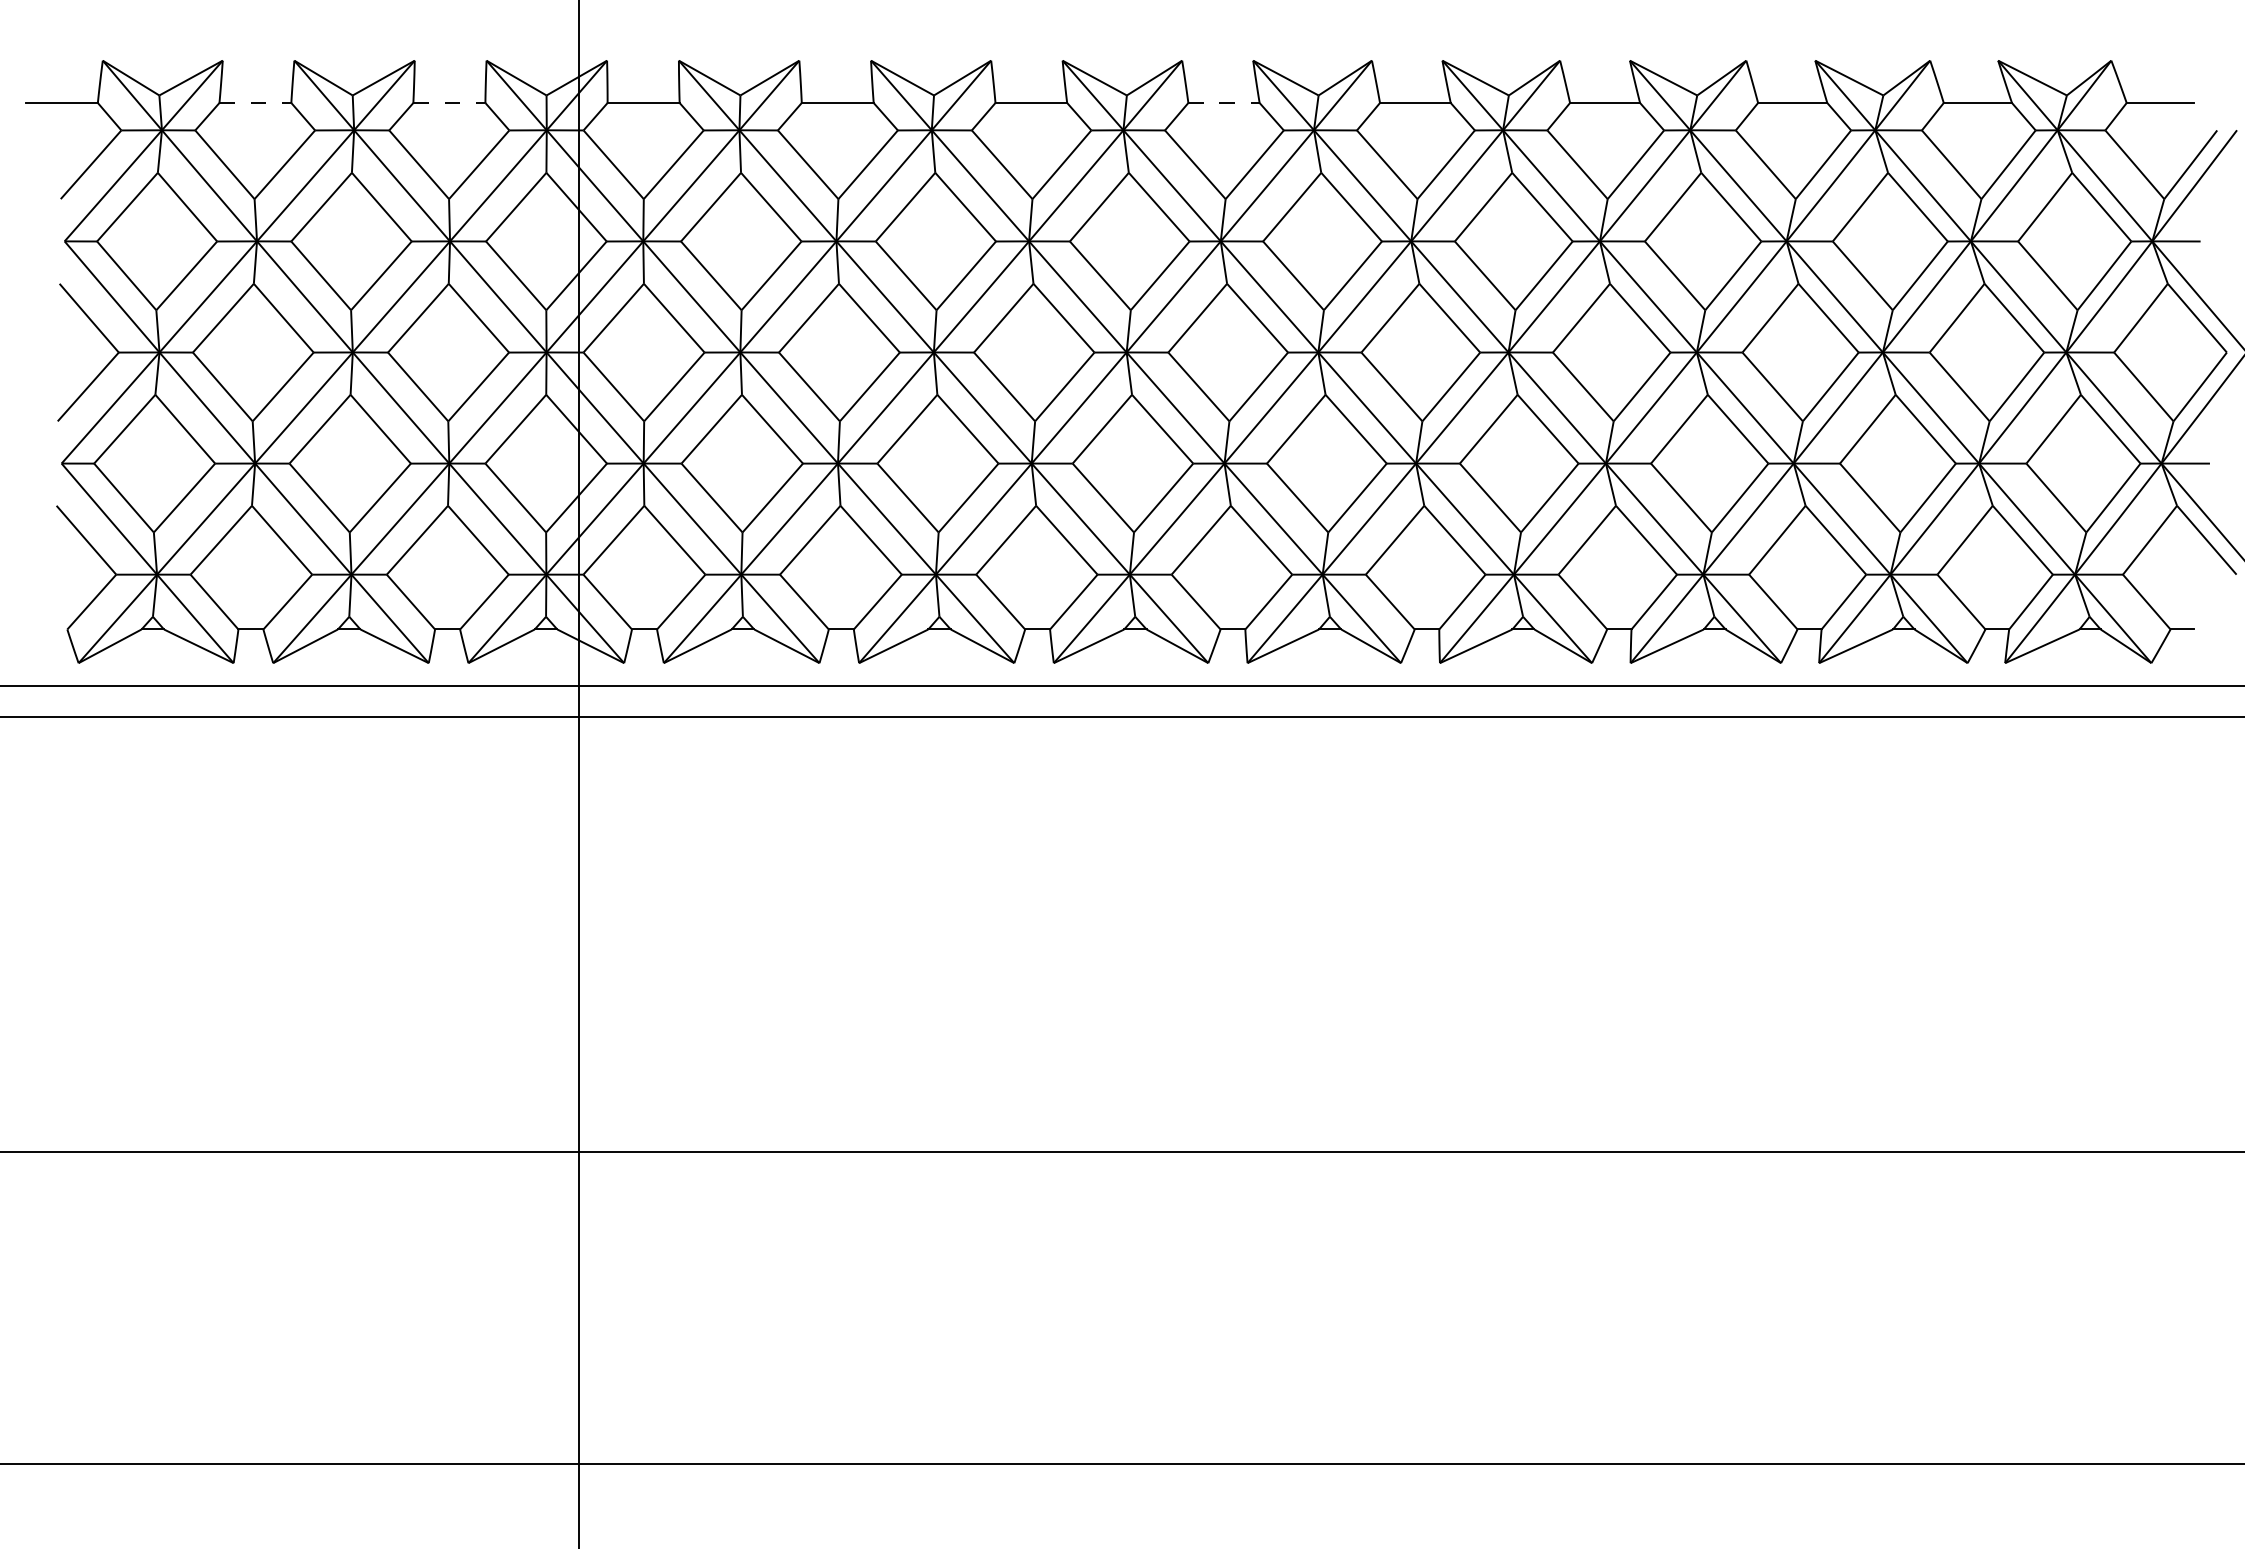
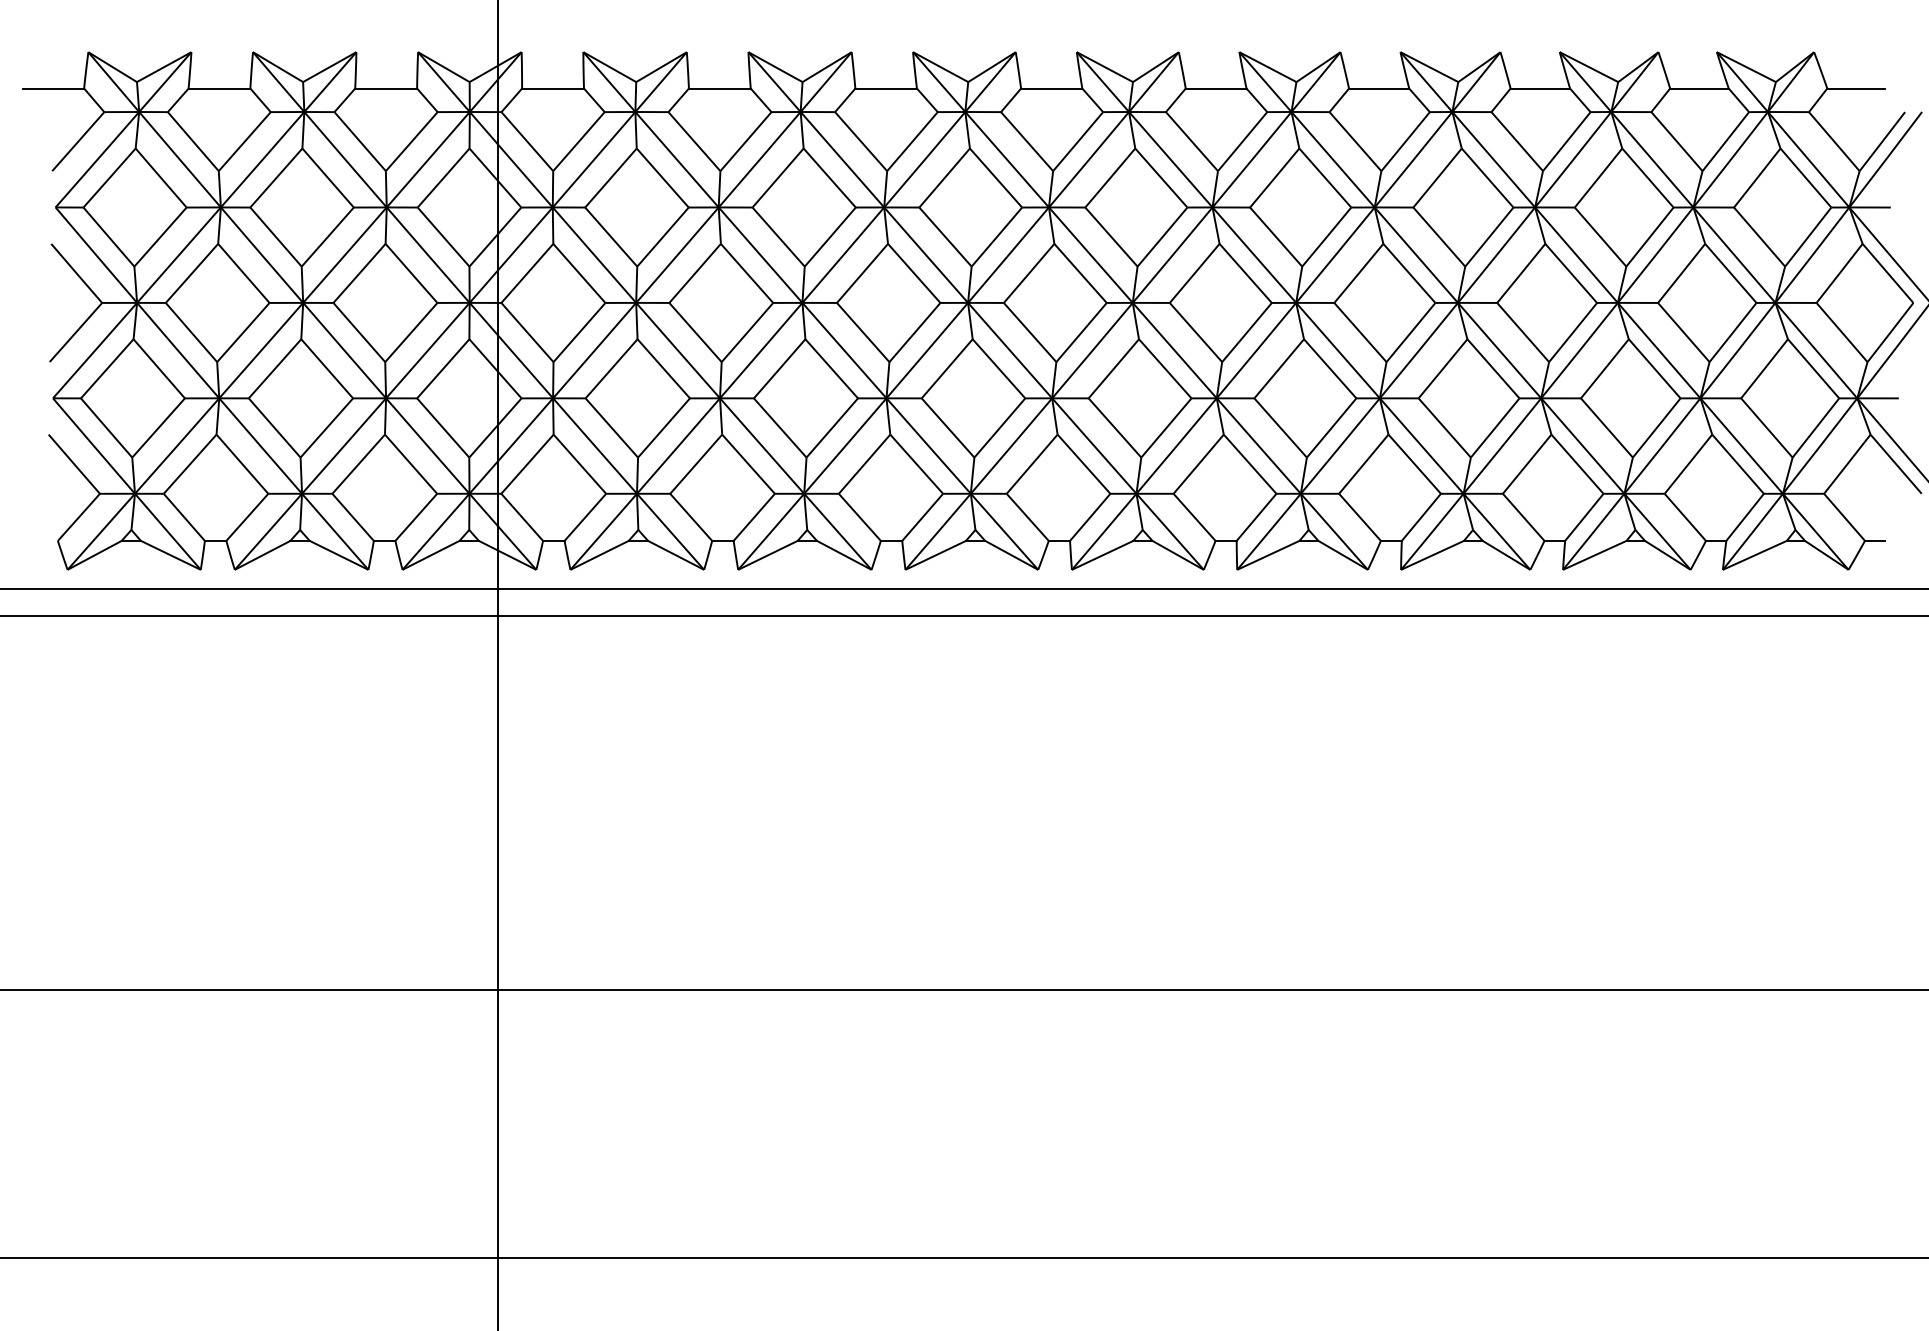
line: (255, 103) -> (219, 88), dashed -> solid
line: (449, 103) -> (386, 88), dashed -> solid
line: (1224, 103) -> (1052, 88), dashed -> solid

